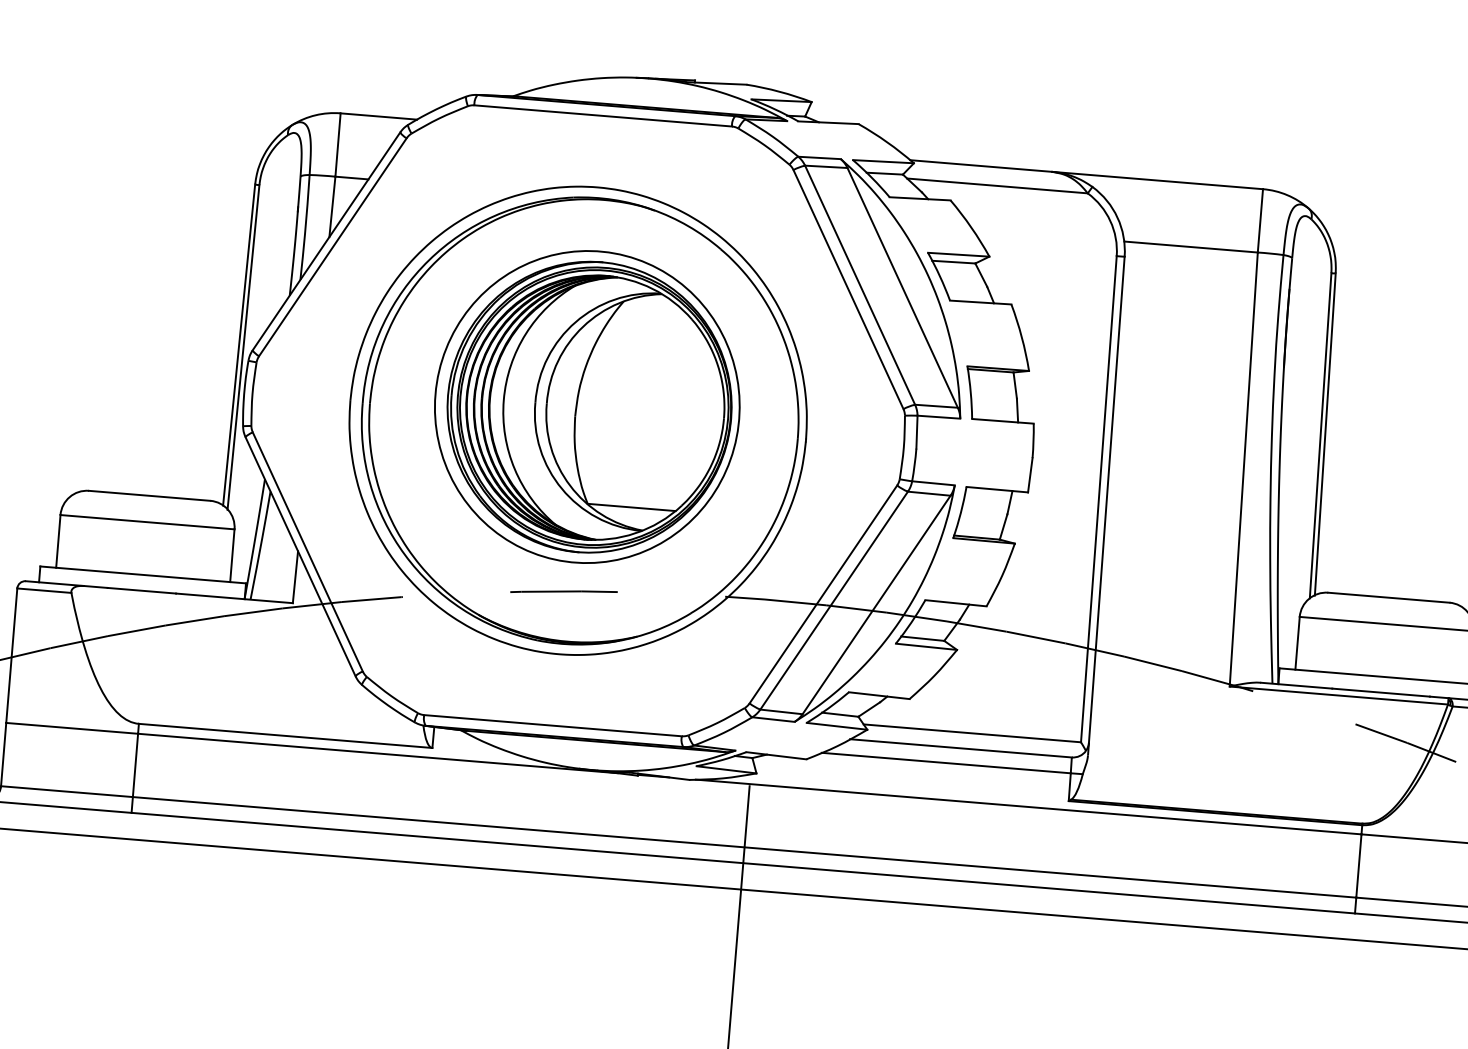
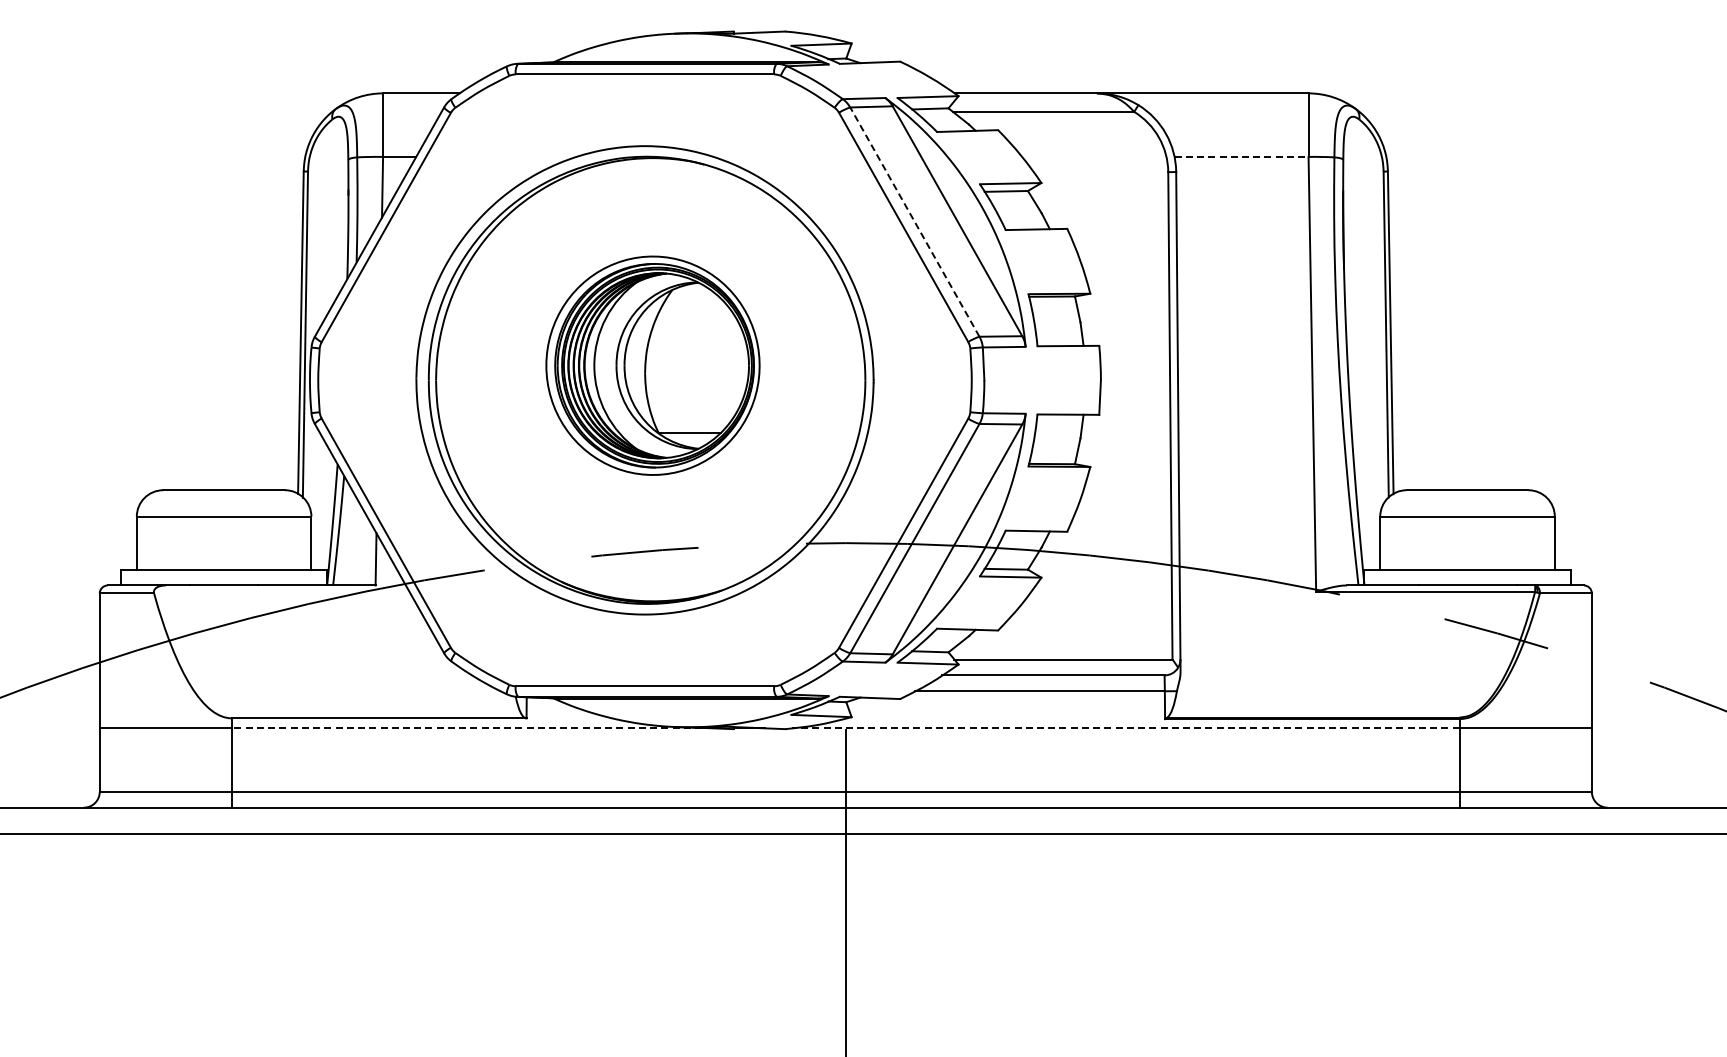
line: (1190, 246) -> (1241, 156), solid -> dashed
line: (859, 285) -> (914, 222), solid -> dashed
part: (586, 406) -> (652, 365), size x0.7
line: (377, 753) -> (472, 728), solid -> dashed
line: (1028, 807) -> (1125, 728), solid -> dashed

